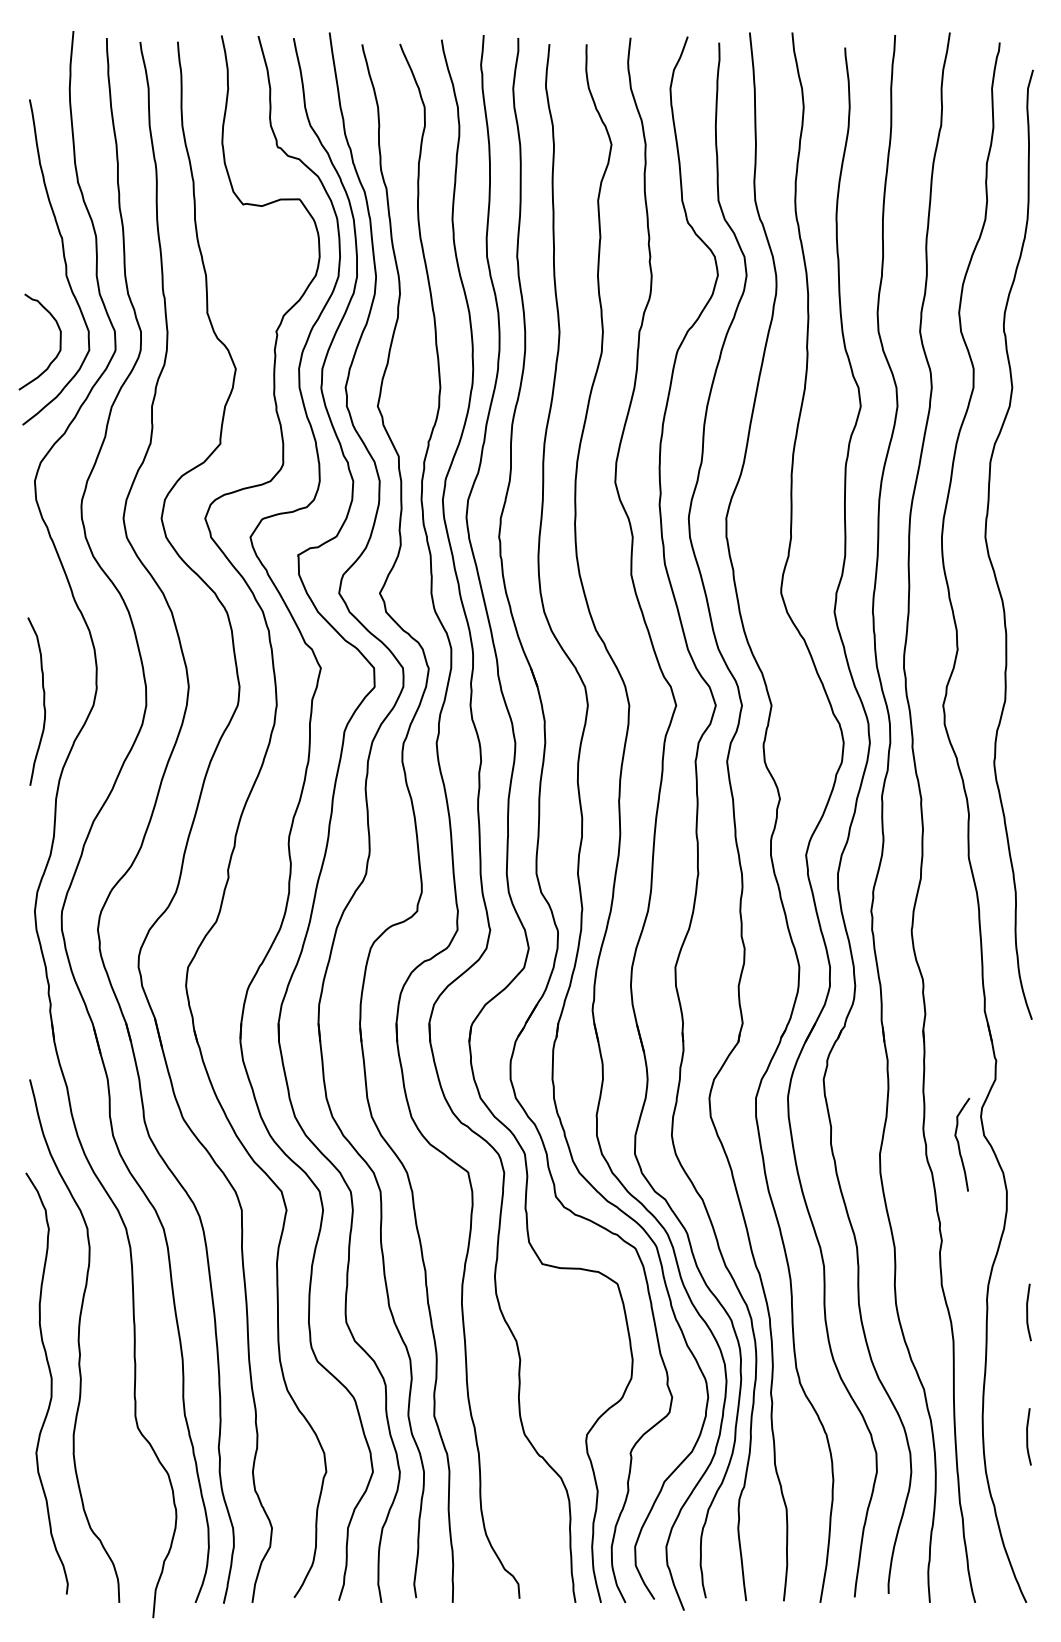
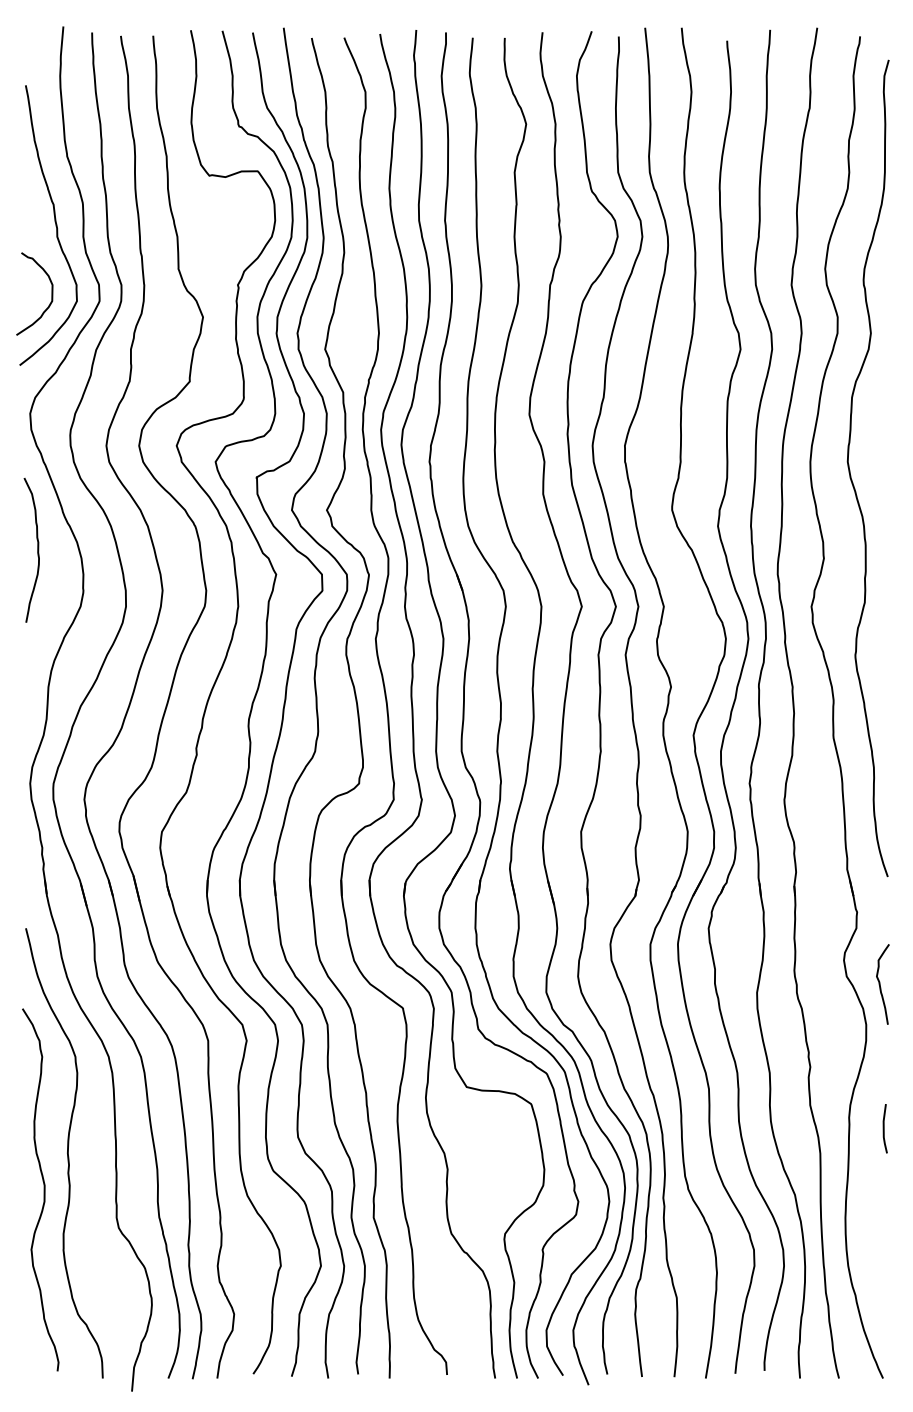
curve: (43, 701) -> (37, 550), moved
curve: (959, 1144) -> (880, 984), moved
line: (1028, 1436) -> (884, 1235), removed

